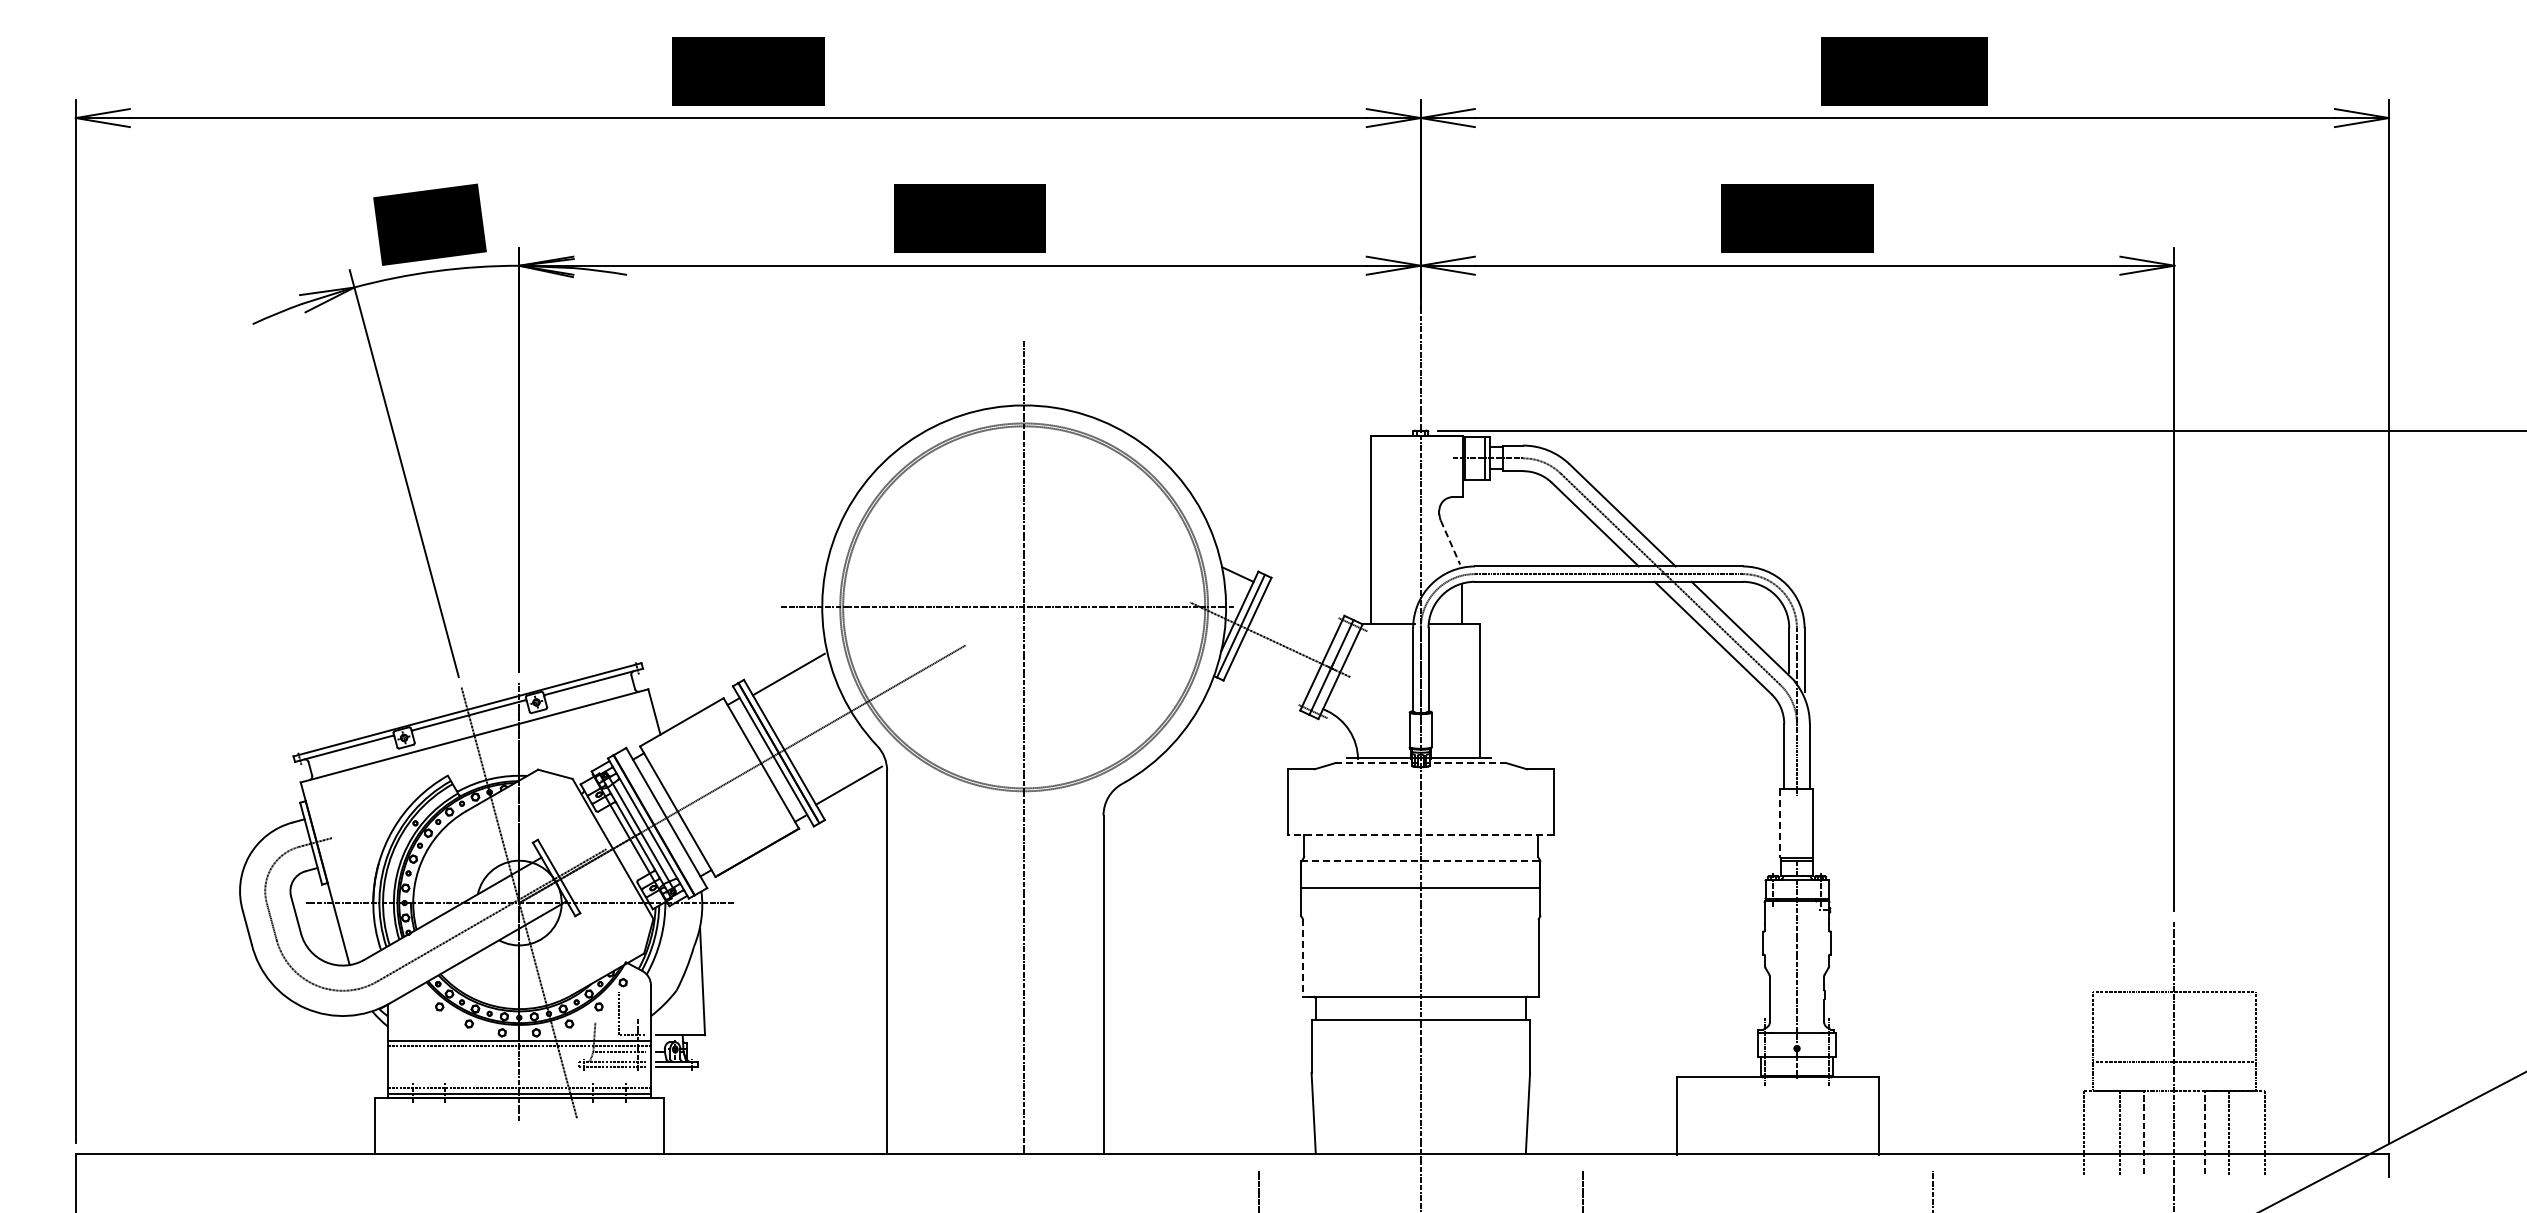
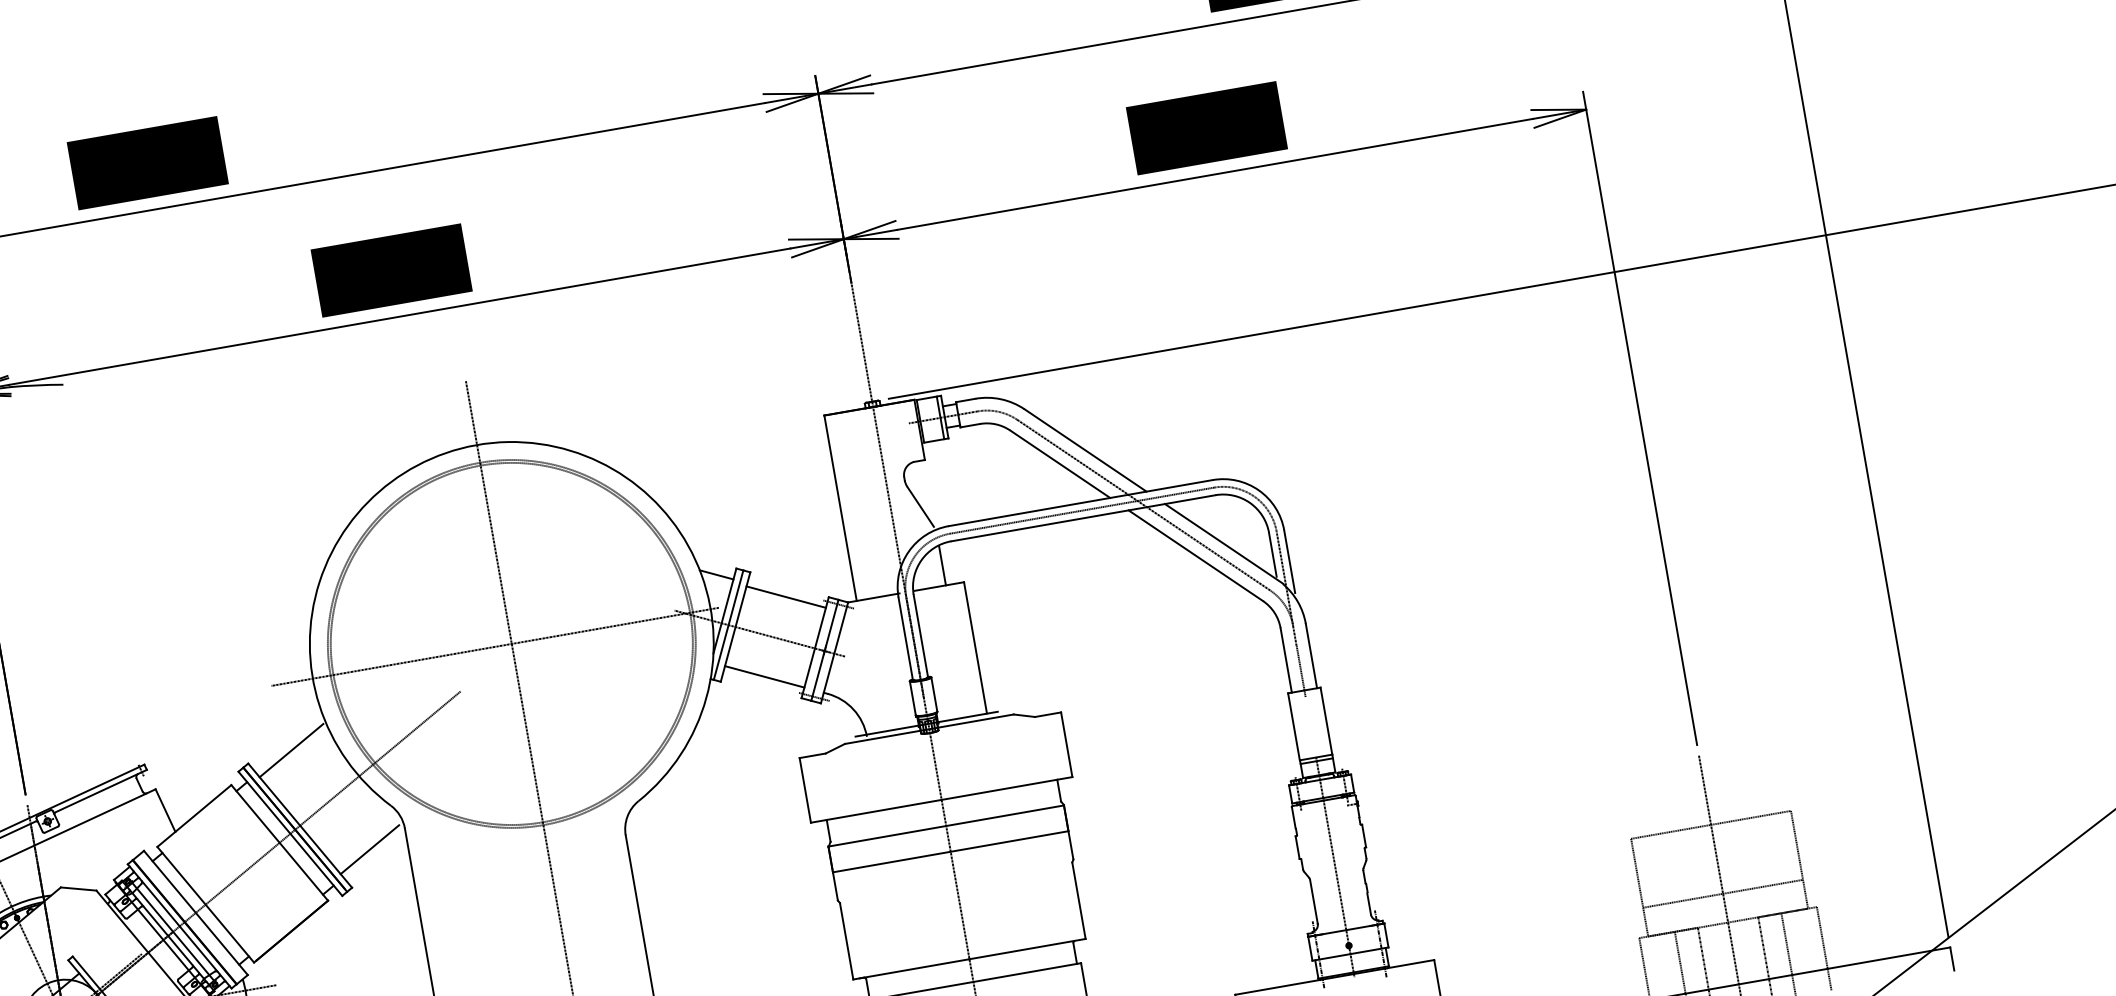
line: (1450, 543) -> (920, 507), dashed -> solid
line: (1302, 608) -> (786, 597), added
line: (1267, 682) -> (764, 676), added
line: (1420, 763) -> (929, 729), dashed -> solid
line: (1780, 823) -> (1294, 726), dashed -> solid
line: (1420, 834) -> (941, 799), dashed -> solid
line: (1420, 861) -> (945, 826), dashed -> solid
line: (1302, 957) -> (846, 941), dashed -> solid

